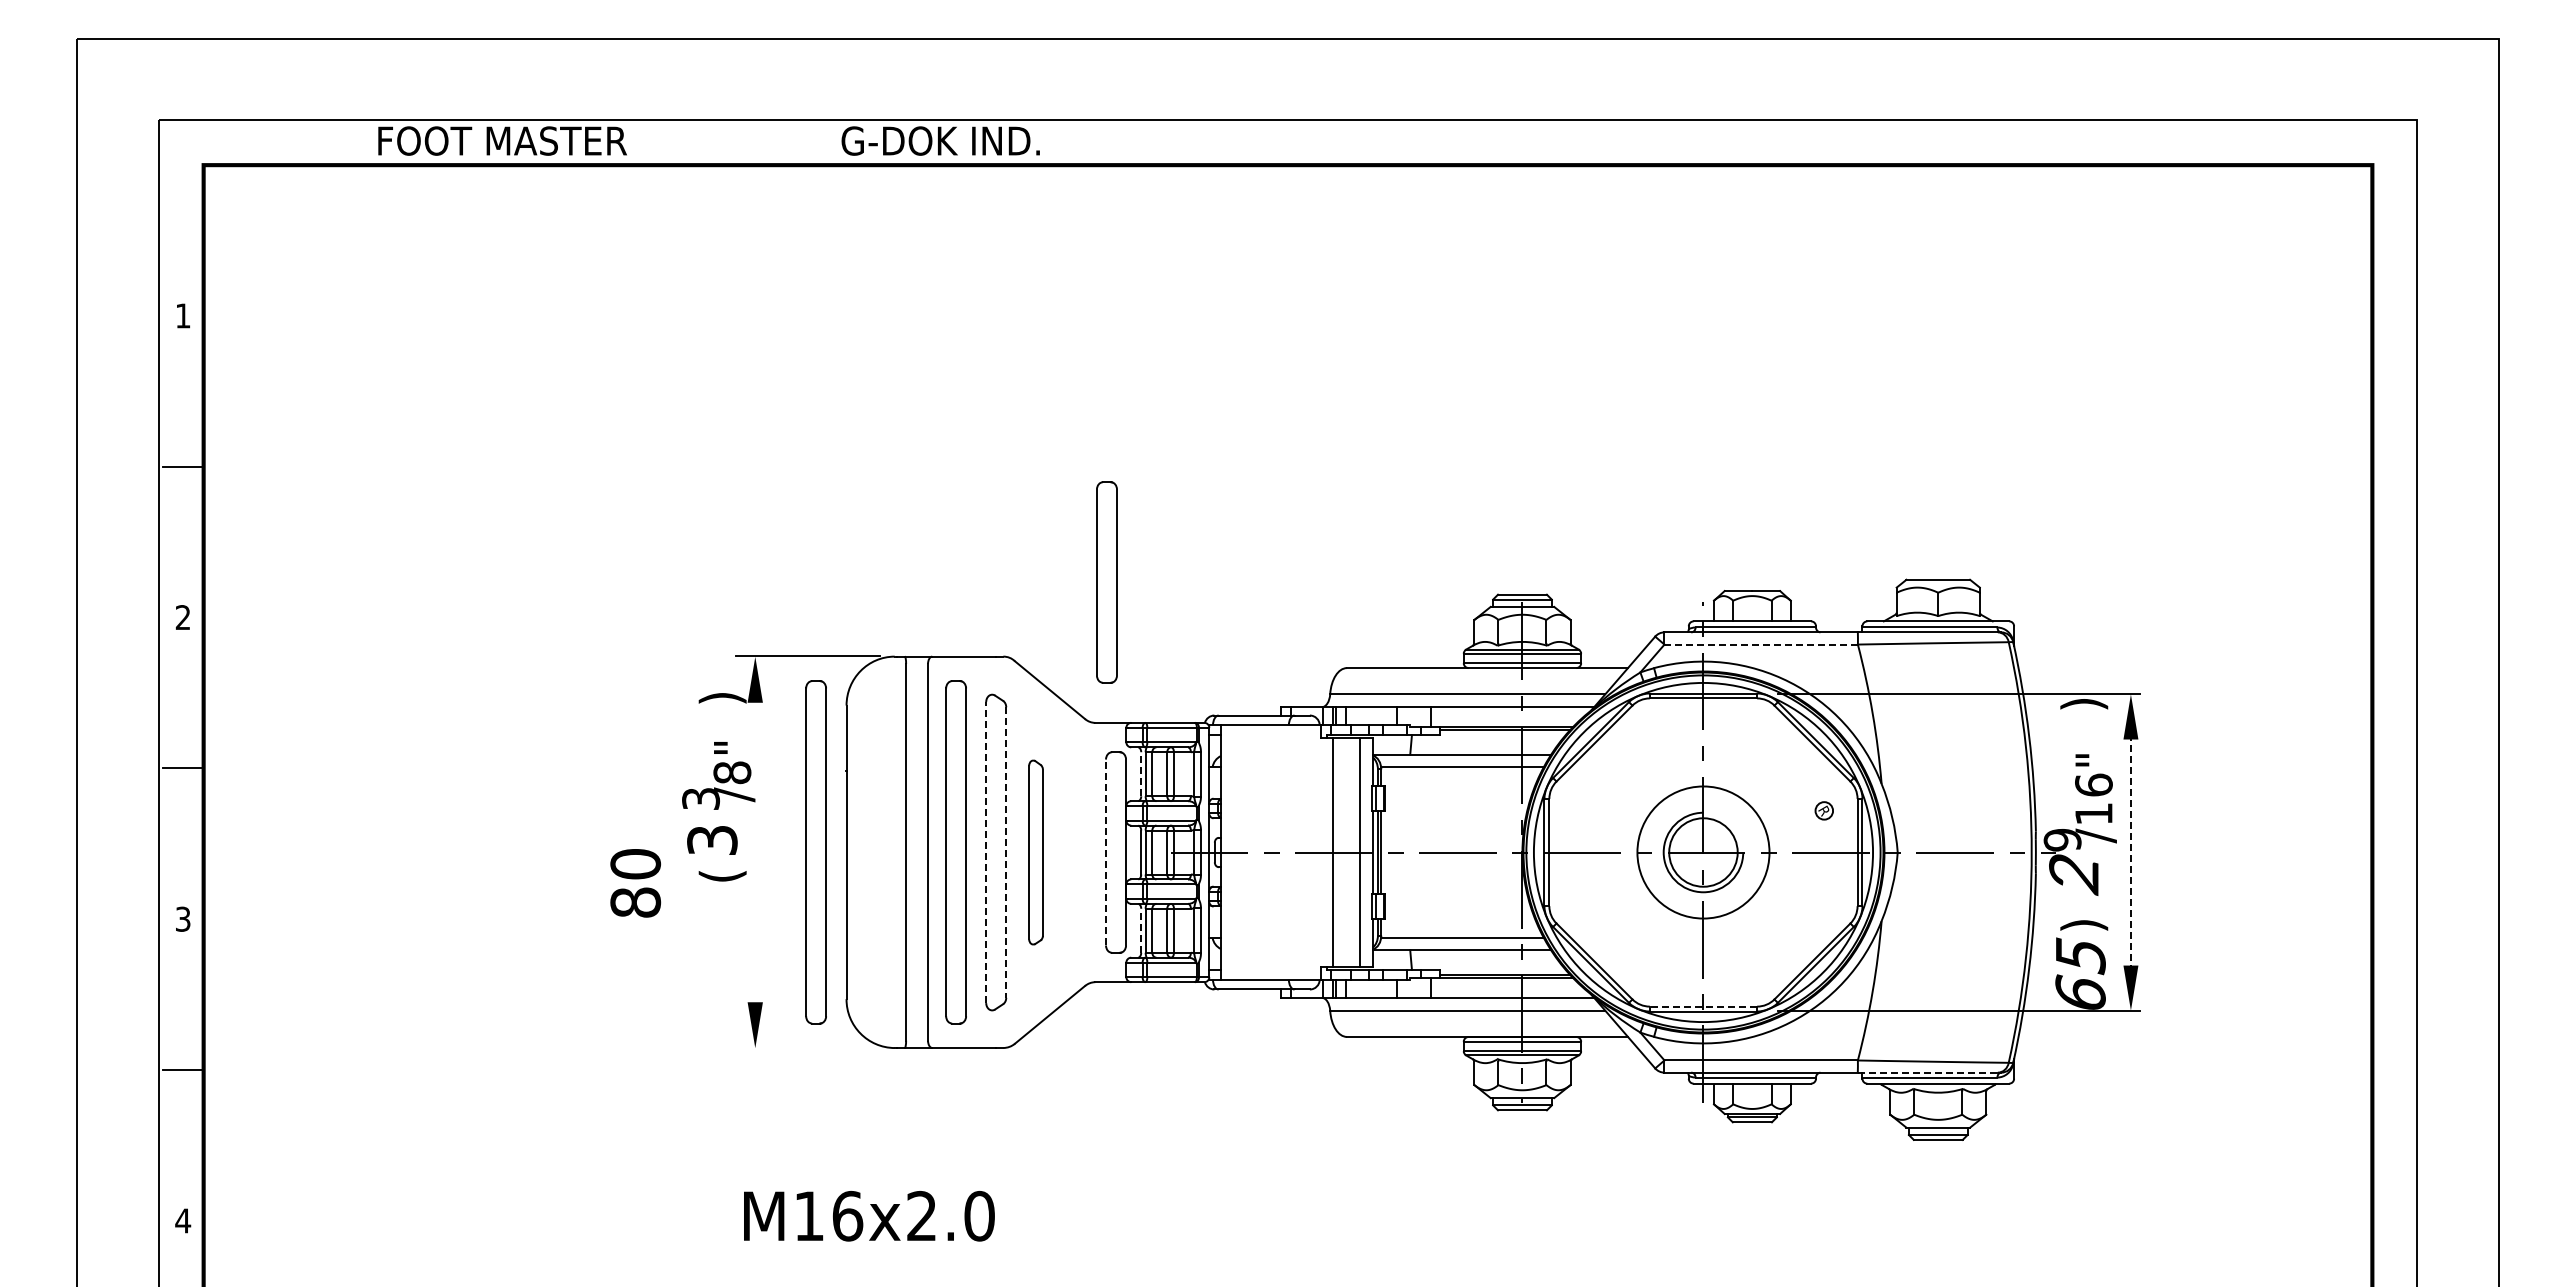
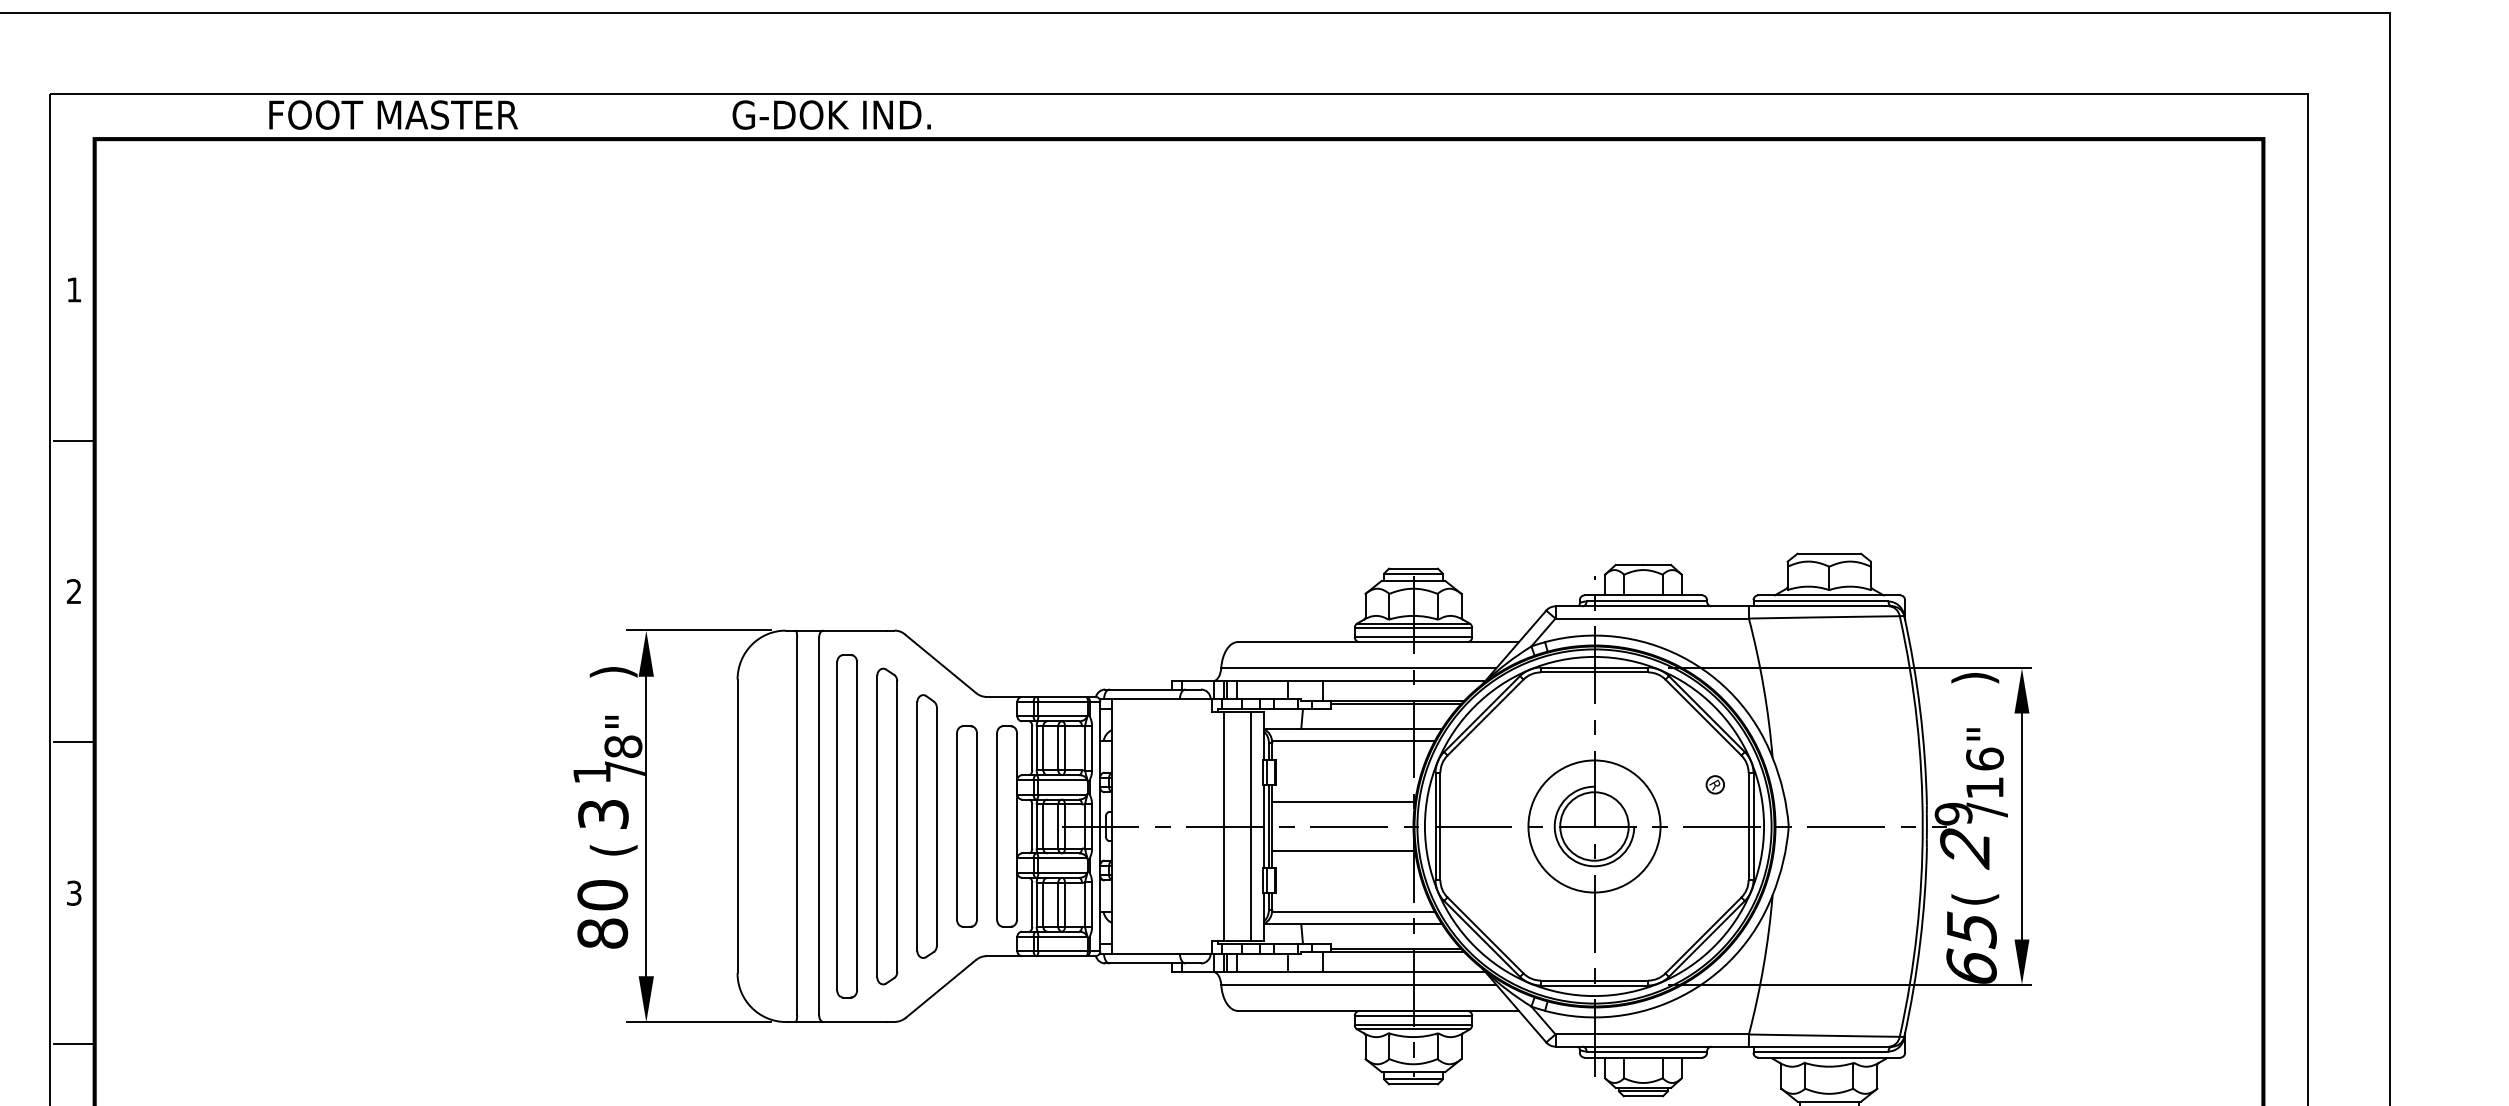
part: (1106, 582) -> (966, 826), moved
line: (1761, 644) -> (1652, 618), dashed -> solid
line: (1141, 773) -> (1032, 747), dashed -> solid
text: (700, 798) -> (591, 772), 3 -> 1
line: (1452, 828) -> (1343, 802), added
line: (755, 852) -> (646, 826), added
part: (815, 852) -> (706, 826), removed
line: (986, 852) -> (877, 826), dashed -> solid
part: (1035, 852) -> (926, 826), size x1.43
line: (1106, 852) -> (997, 826), dashed -> solid
line: (2130, 852) -> (2021, 826), dashed -> solid
line: (1006, 853) -> (897, 827), dashed -> solid
line: (1452, 876) -> (1343, 850), added
text: (635, 883) -> (602, 914), moved
text: (2084, 925) -> (1975, 899), ) -> (
line: (1141, 930) -> (1032, 904), dashed -> solid
line: (1703, 1006) -> (1594, 980), dashed -> solid
line: (807, 1048) -> (698, 1022), added
line: (1928, 1072) -> (1819, 1046), dashed -> solid

